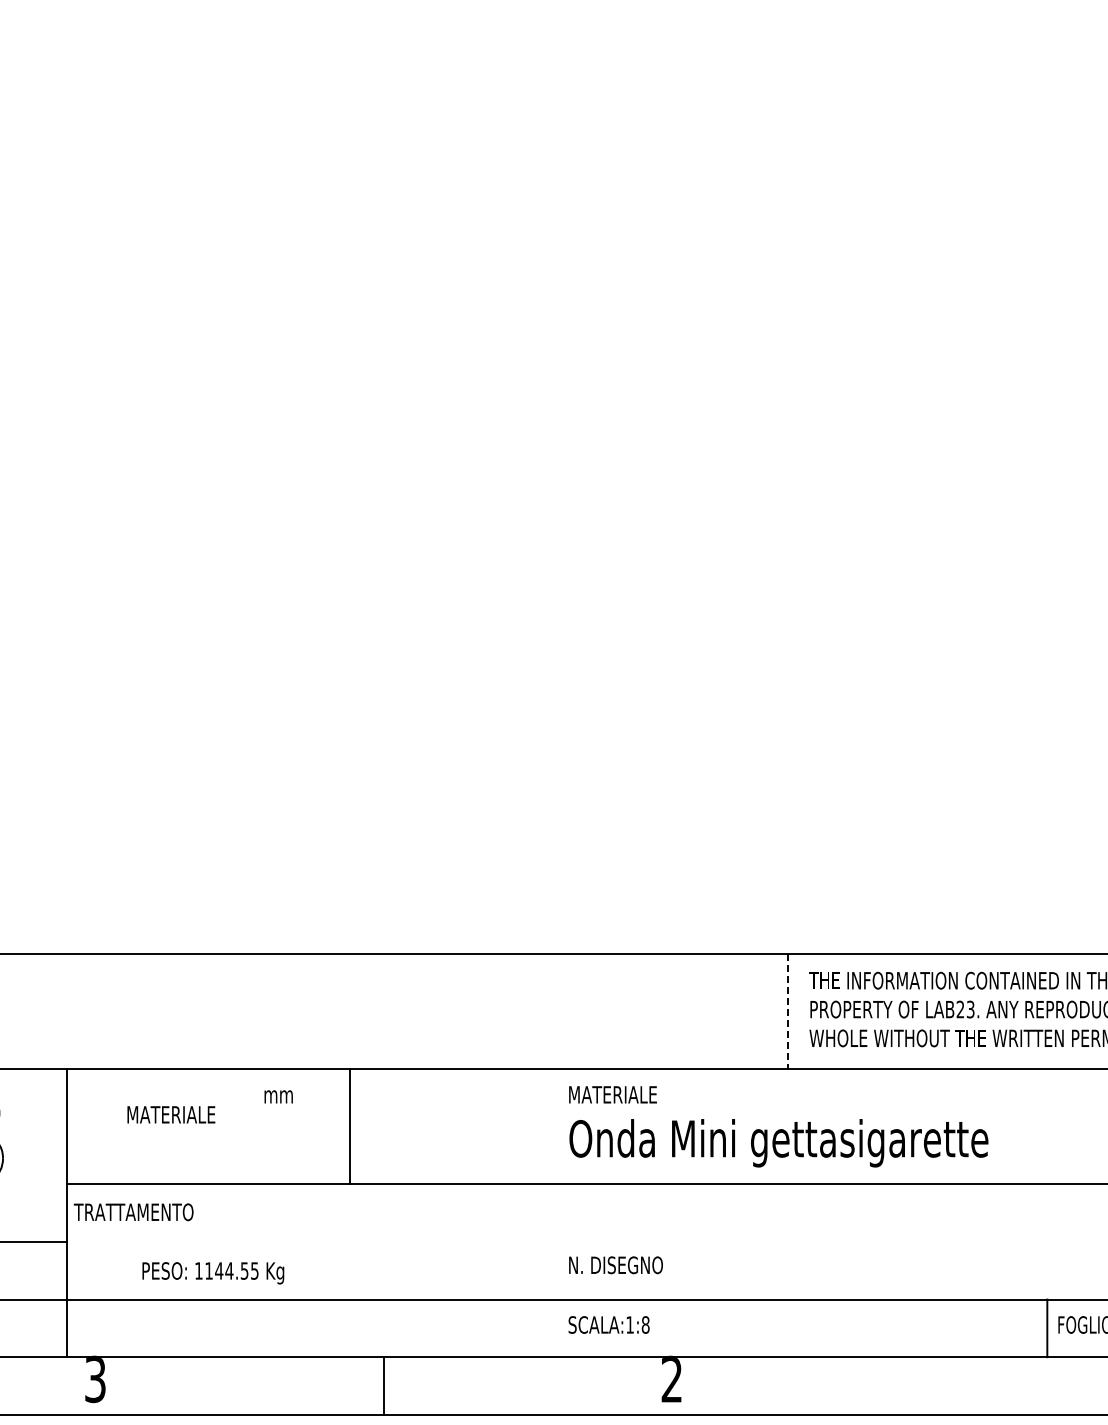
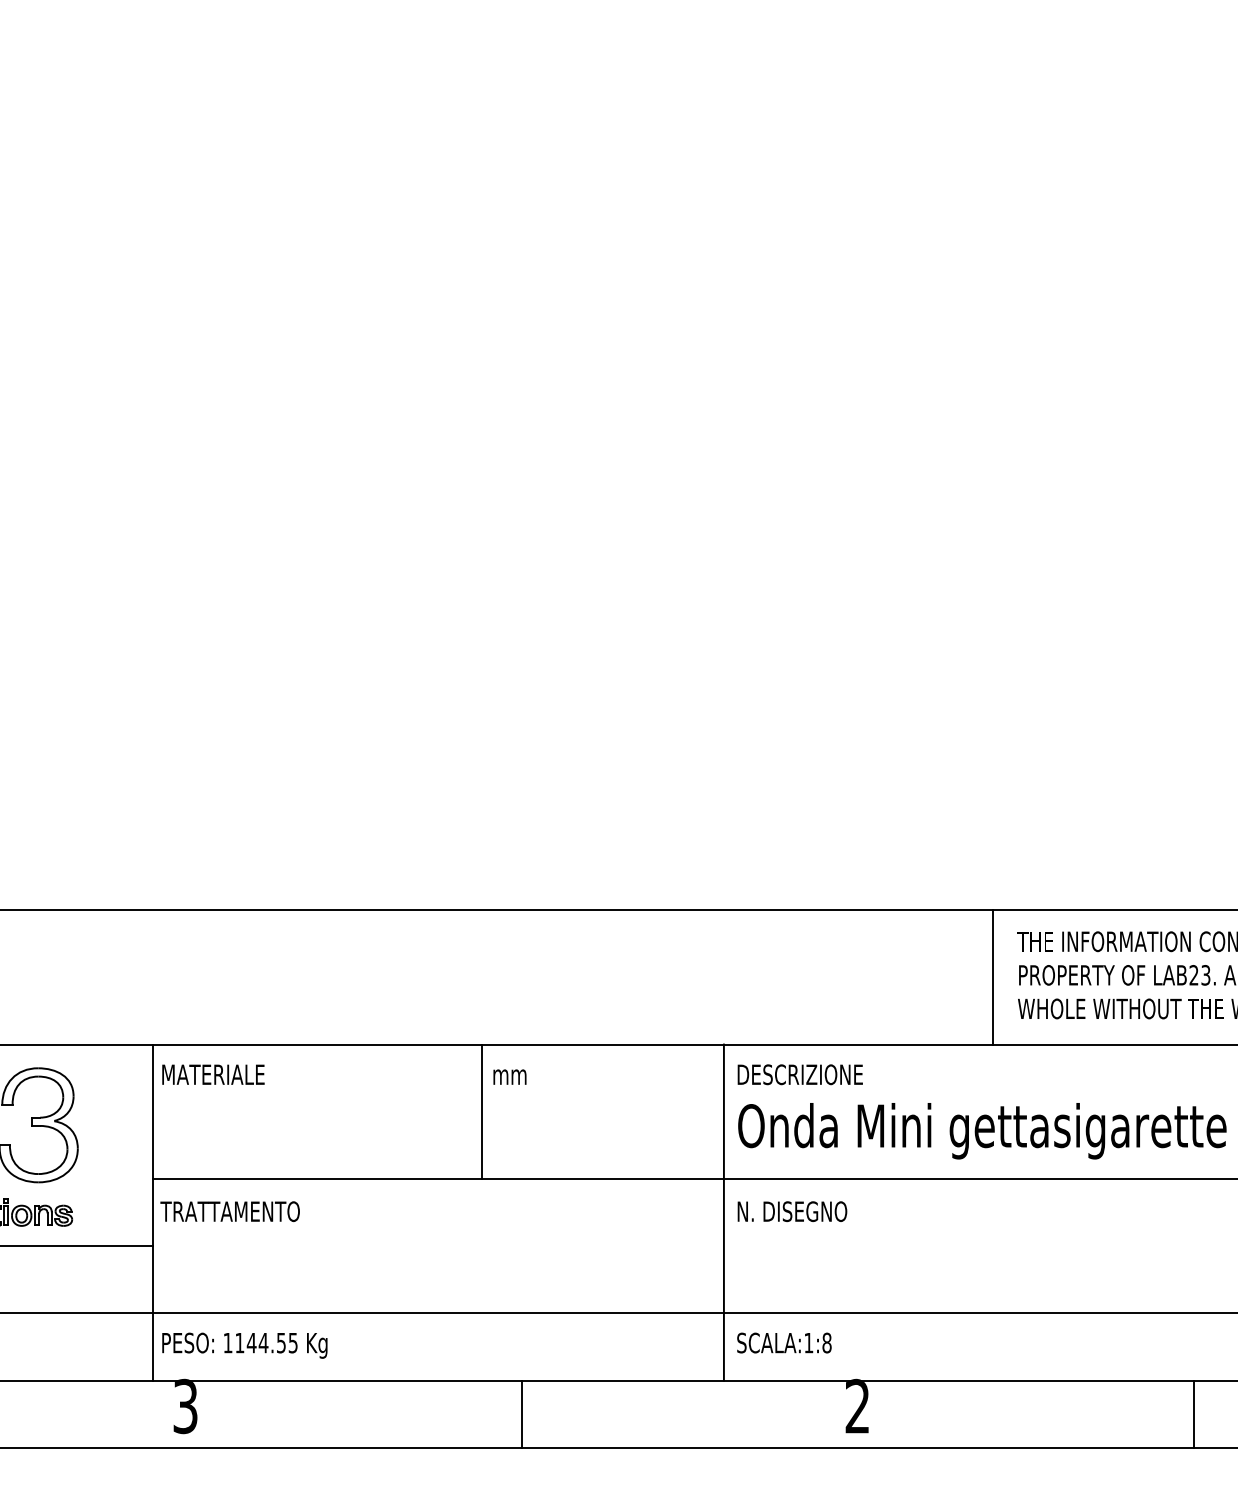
line: (787, 1011) -> (992, 977), dashed -> solid
text: (623, 1094) -> (801, 1074), MATERIALE -> DESCRIZIONE
text: (278, 1096) -> (509, 1076), moved
text: (171, 1114) -> (213, 1074), moved
line: (557, 1212) -> (724, 1211), added
text: (615, 1265) -> (791, 1211), moved
text: (213, 1273) -> (245, 1345), moved
line: (960, 1385) -> (1194, 1413), added

